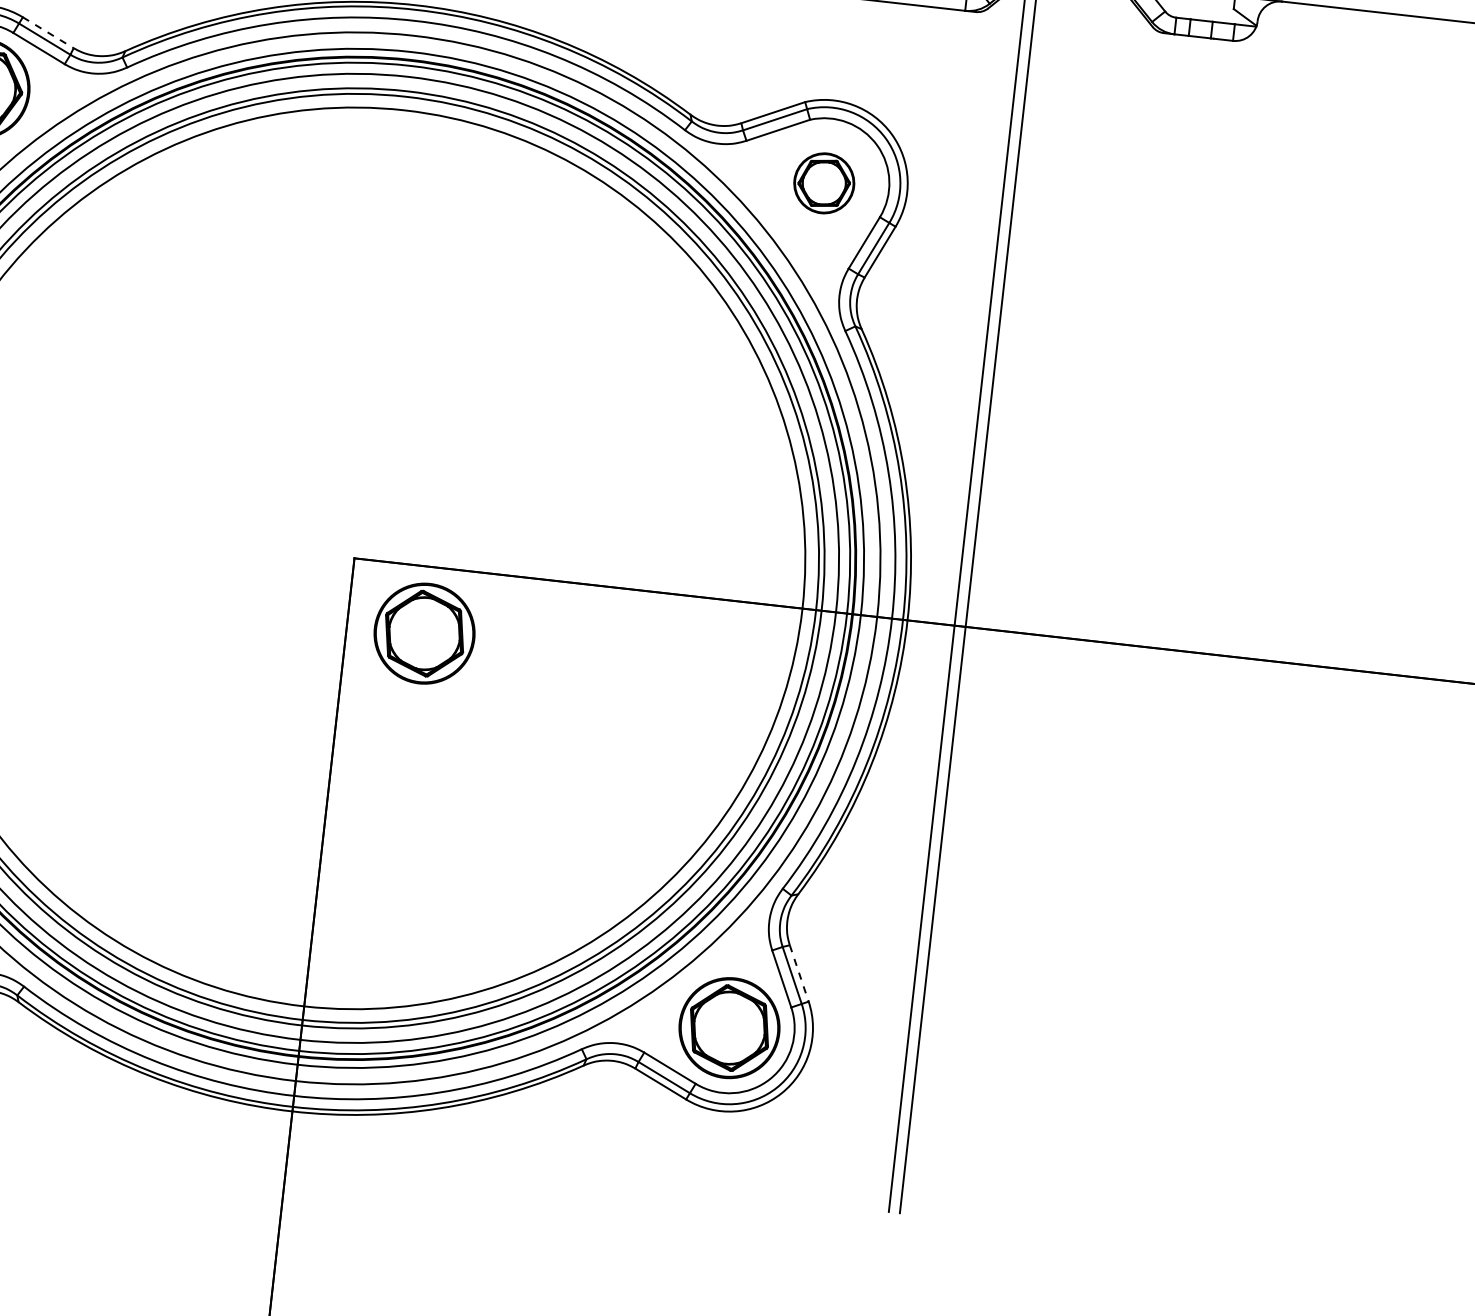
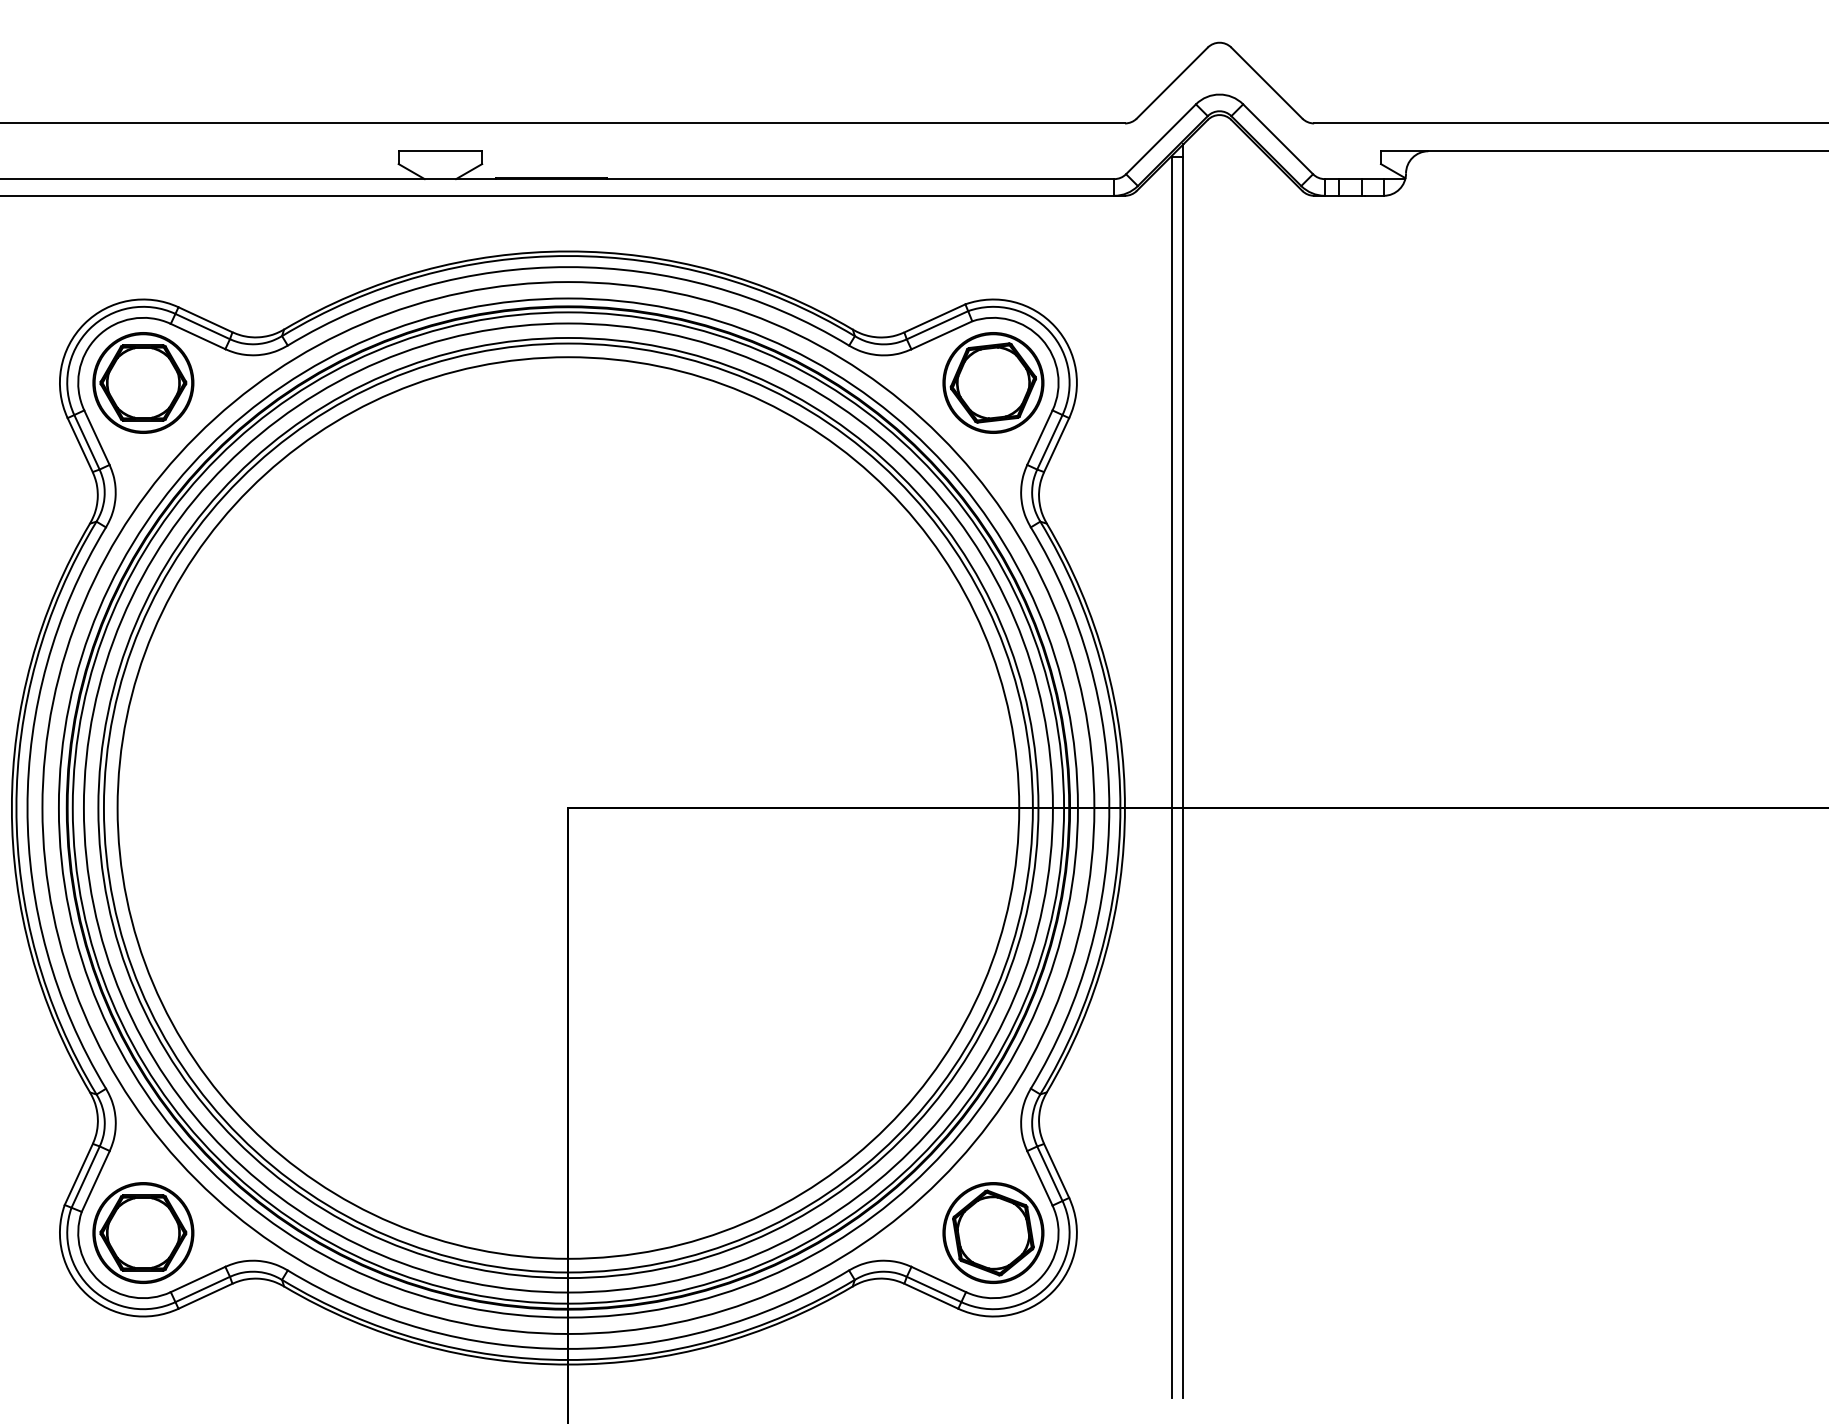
line: (48, 32) -> (205, 319), dashed -> solid
part: (824, 182) -> (993, 382), size x1.67
part: (424, 633) -> (646, 874), removed
line: (799, 973) -> (1056, 1170), dashed -> solid

